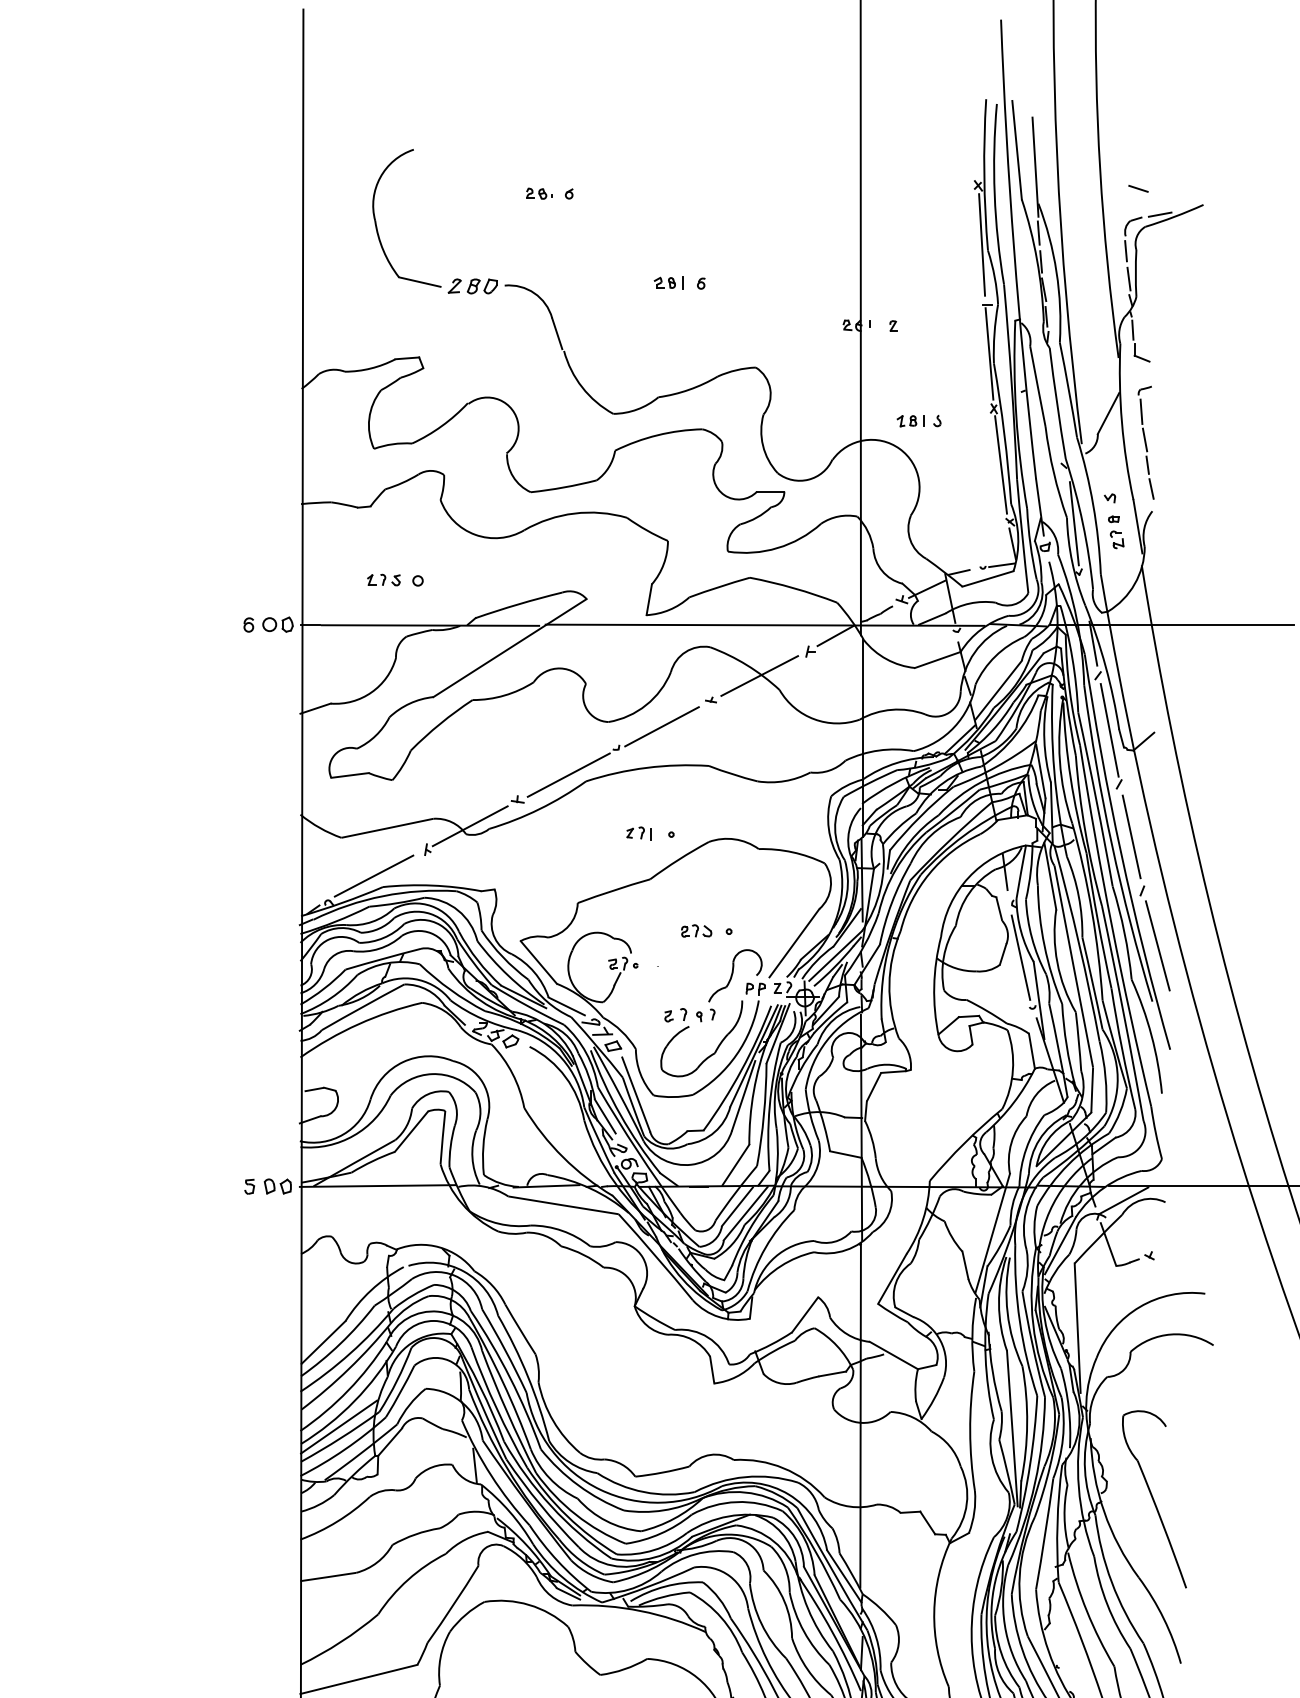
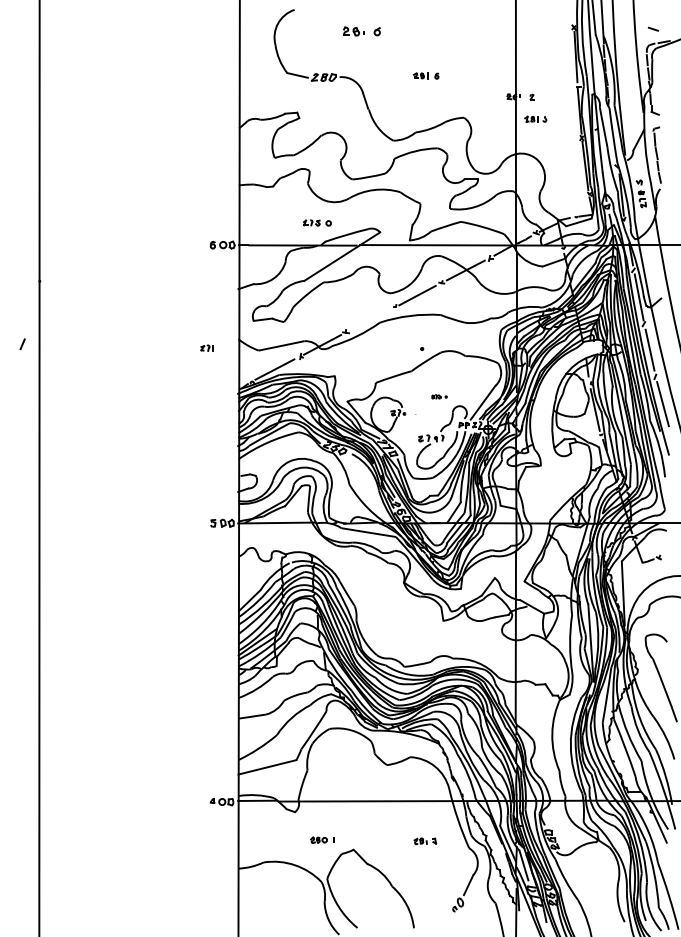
part: (548, 193) -> (361, 31), size x1.6
part: (918, 419) -> (535, 118), moved
part: (395, 579) -> (317, 222), moved
line: (569, 774) -> (371, 319), removed
part: (637, 831) -> (206, 347), moved
part: (706, 930) -> (439, 396), size x0.6

